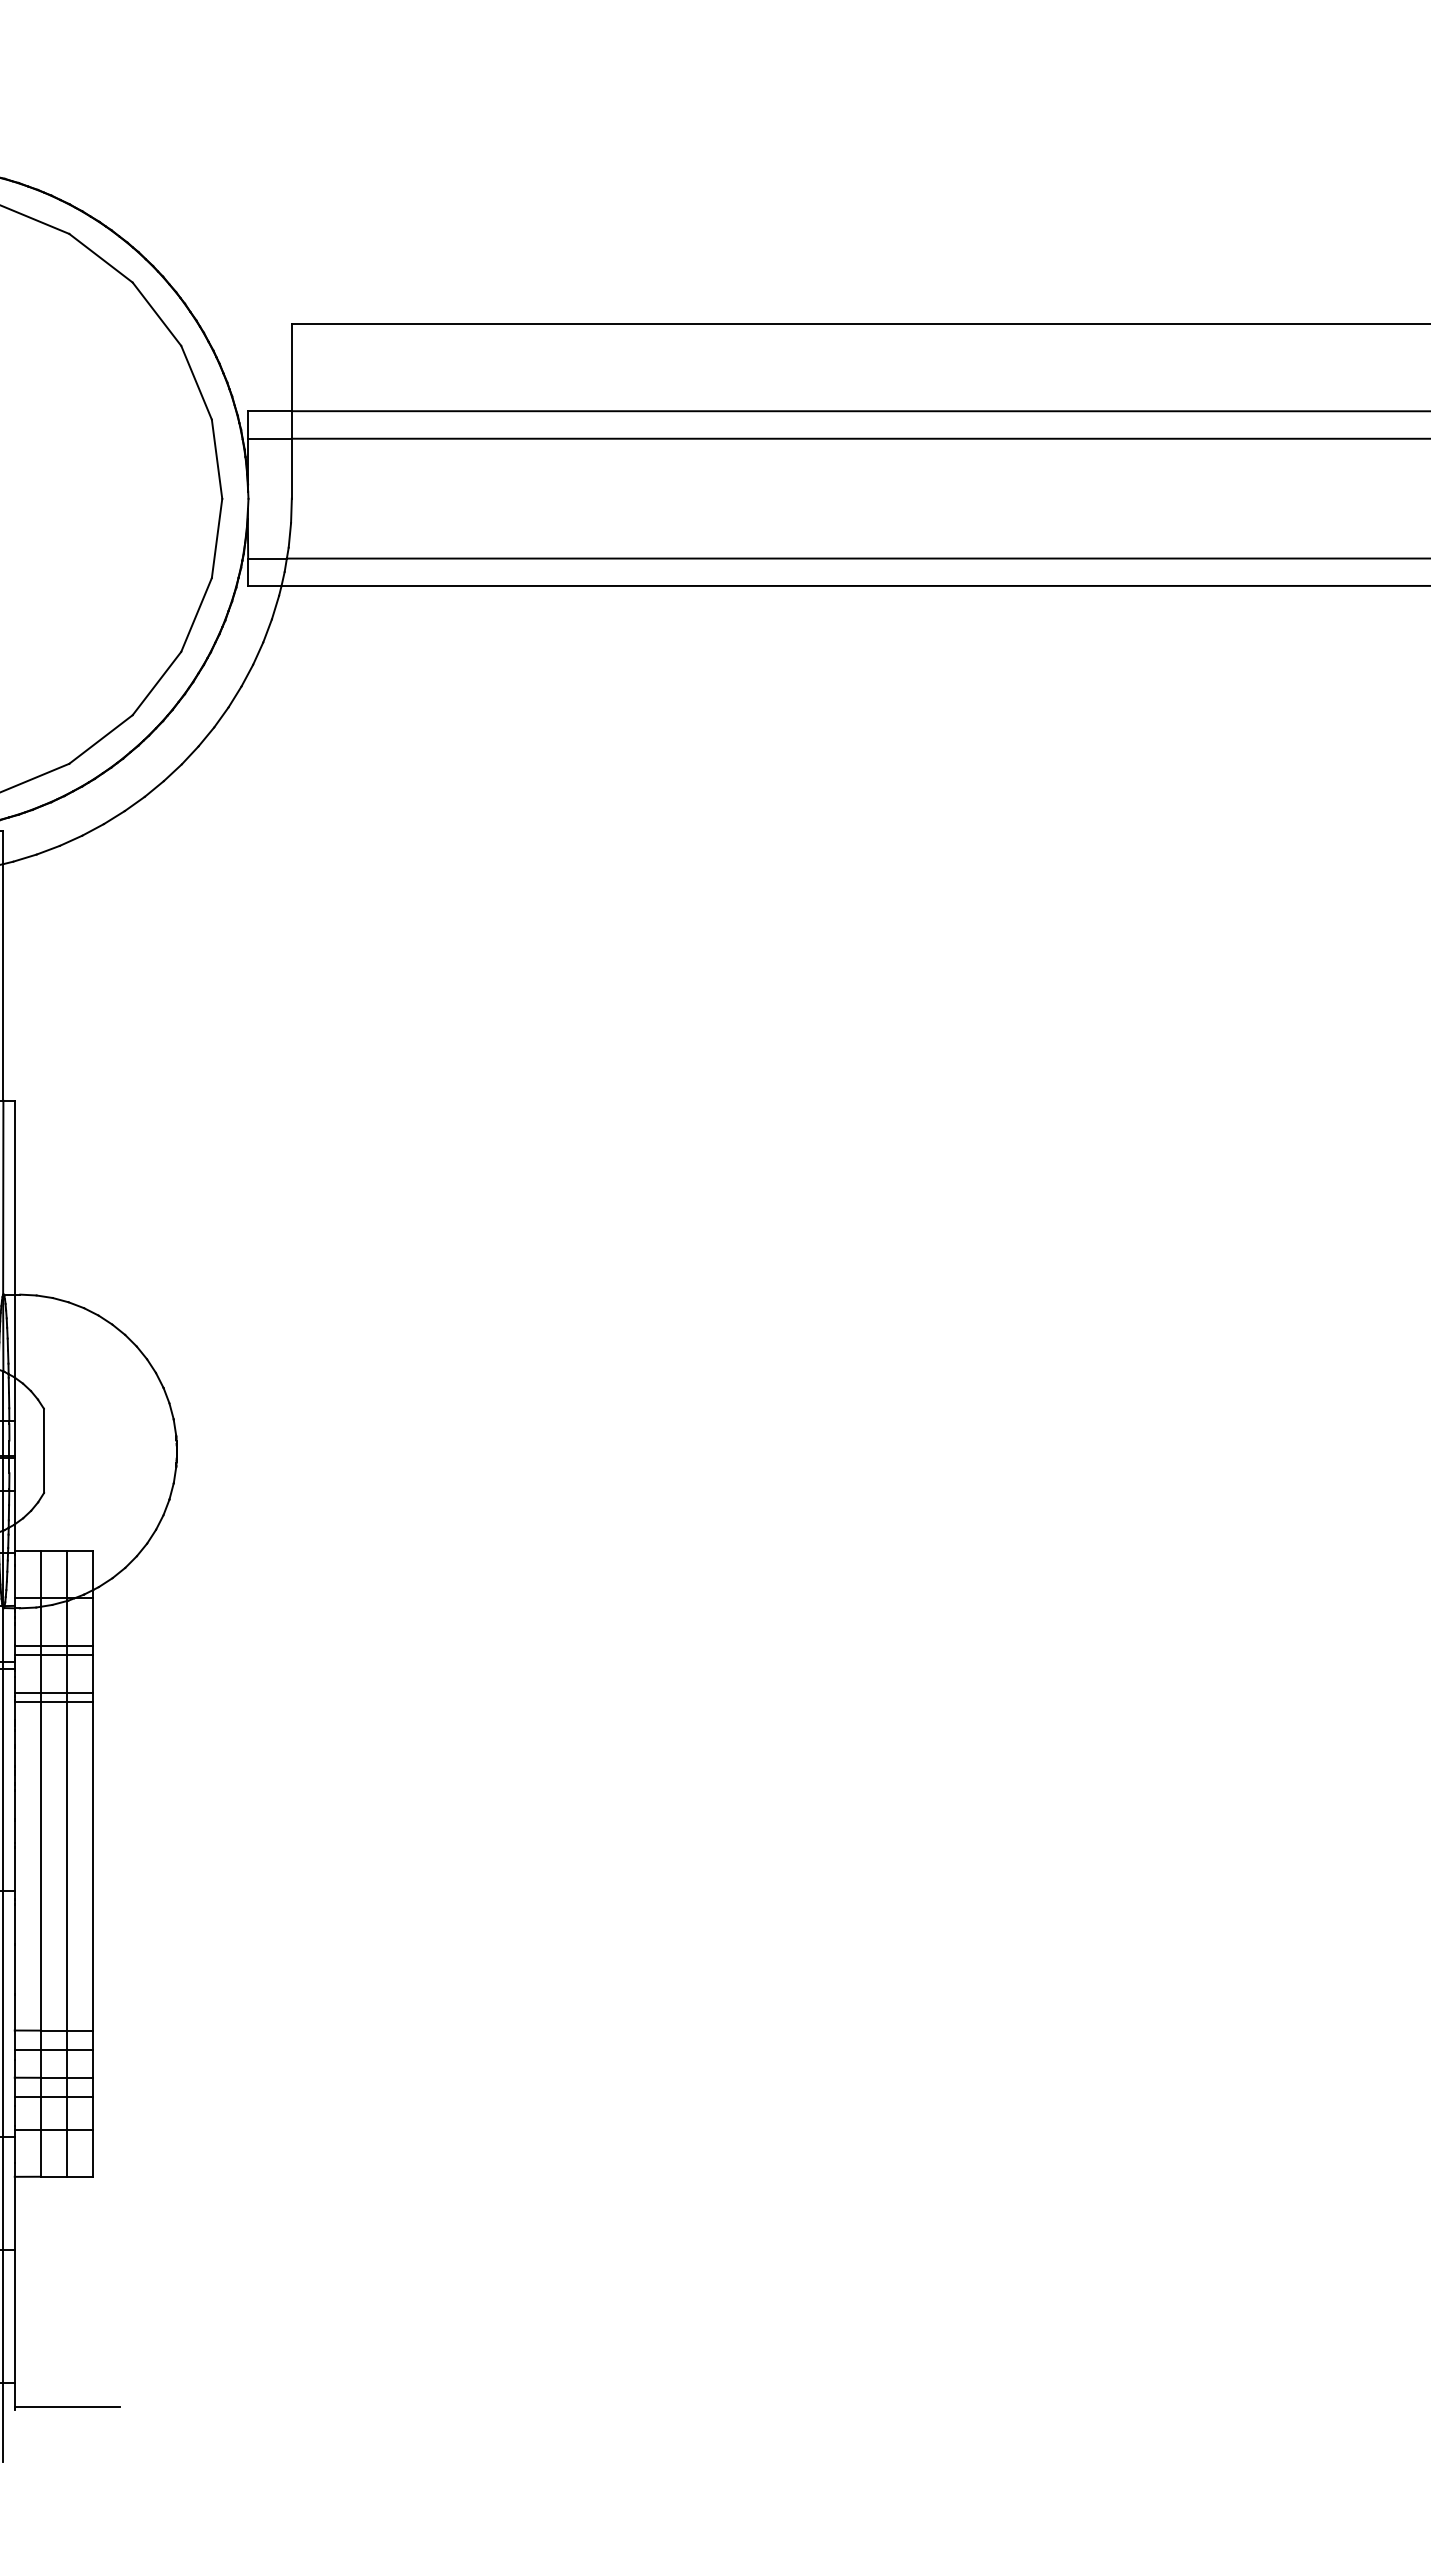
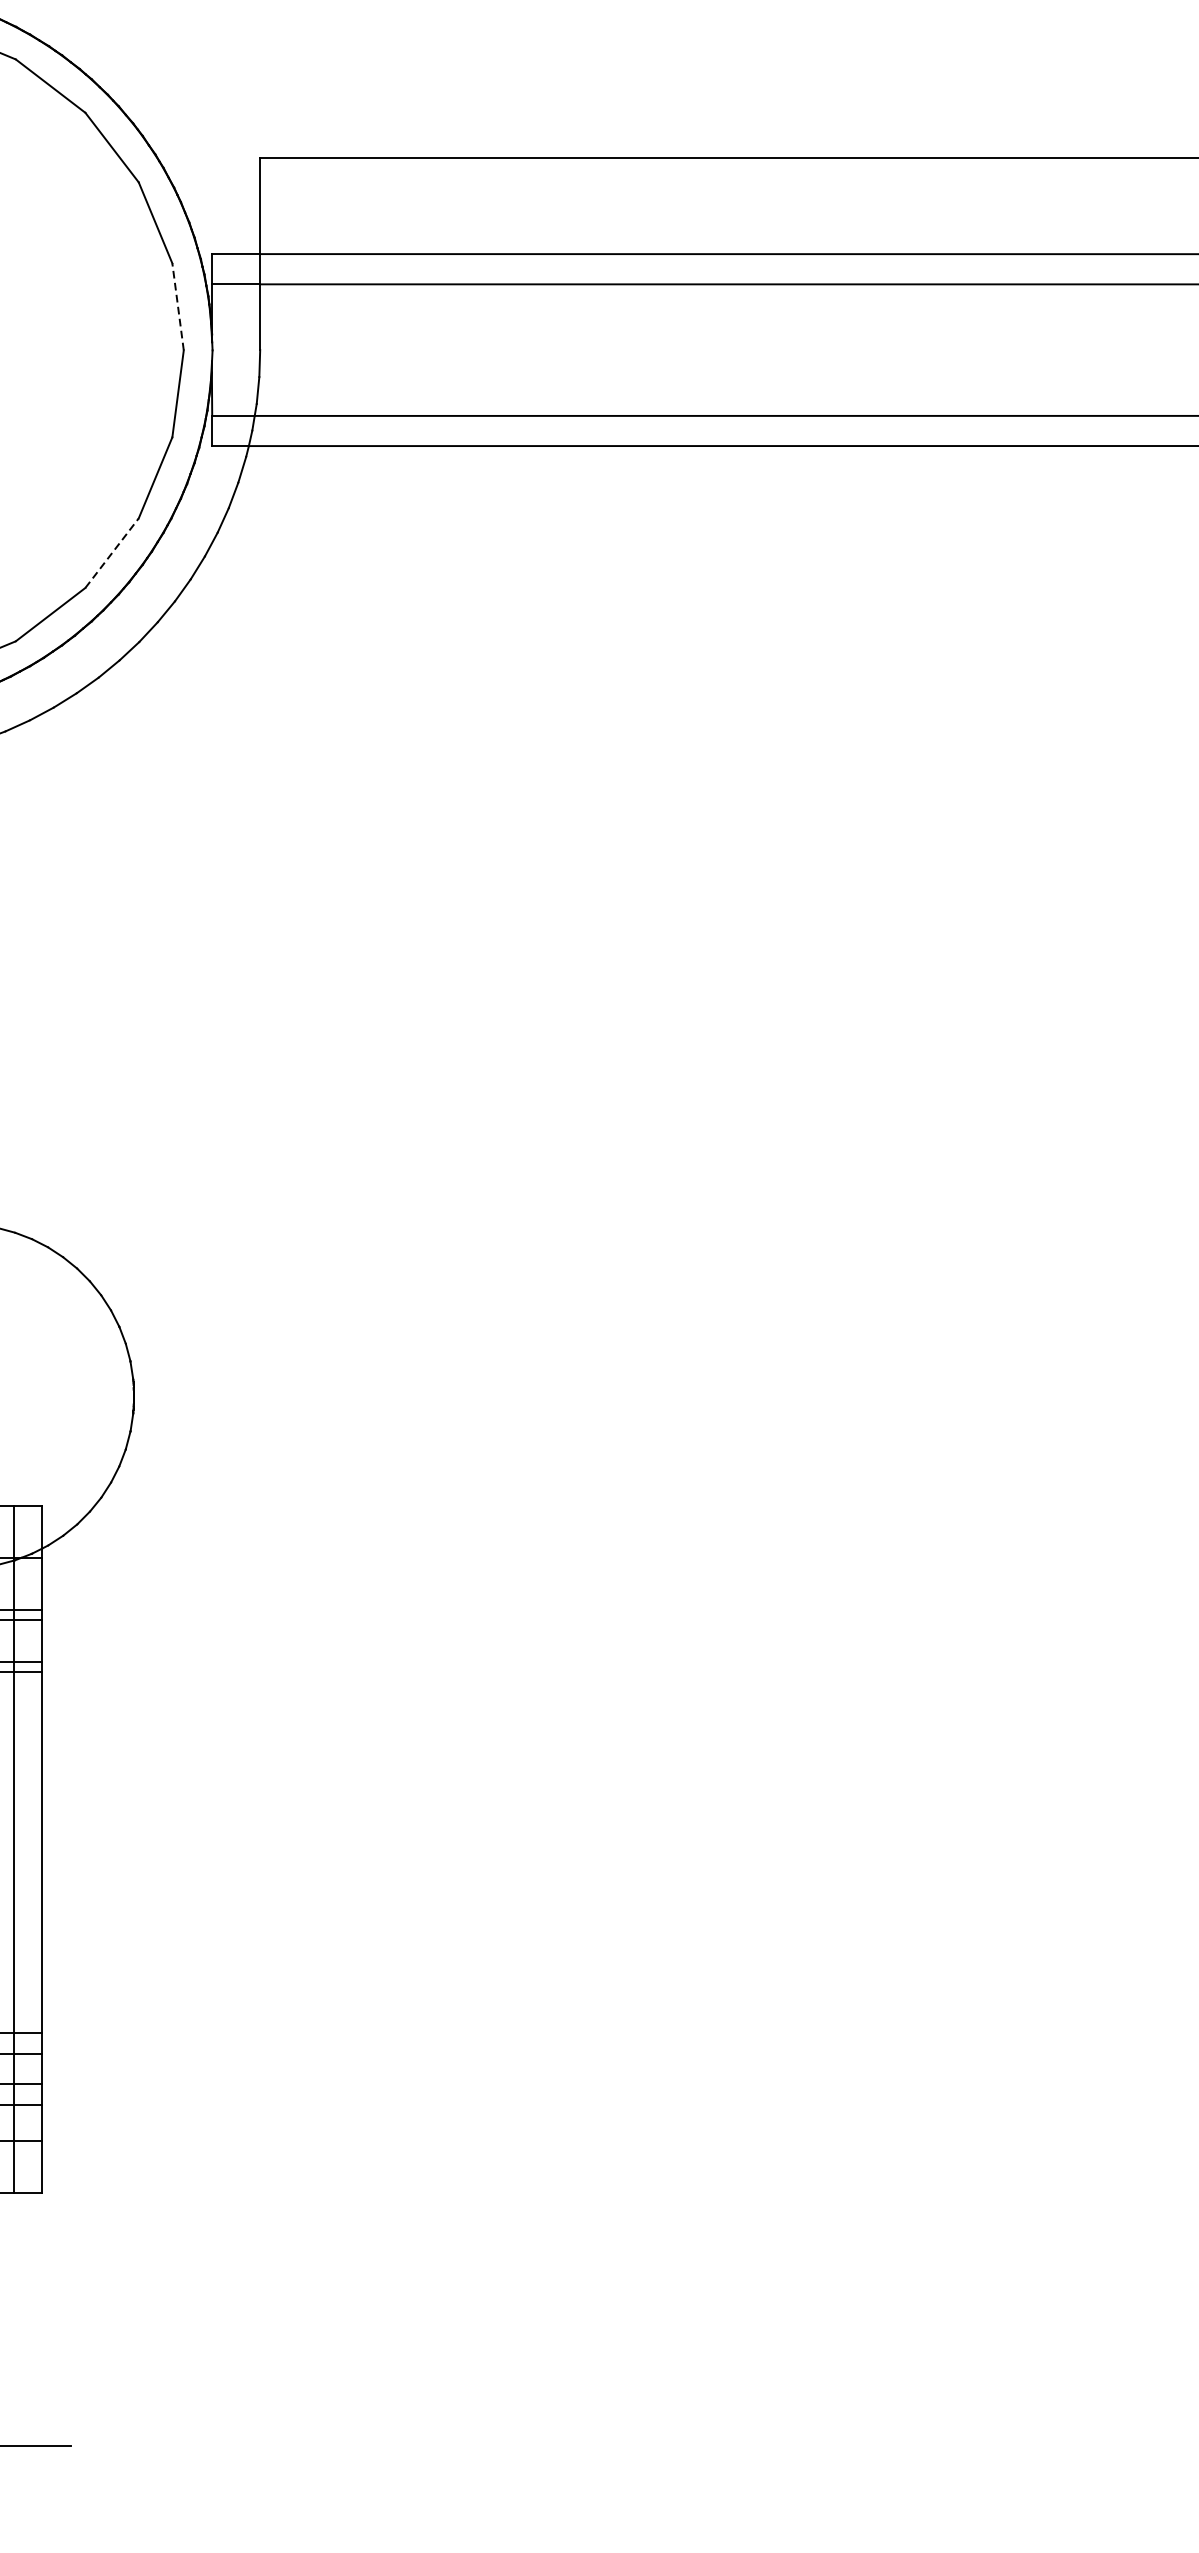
line: (217, 459) -> (178, 307), solid -> dashed
line: (156, 683) -> (111, 553), solid -> dashed

